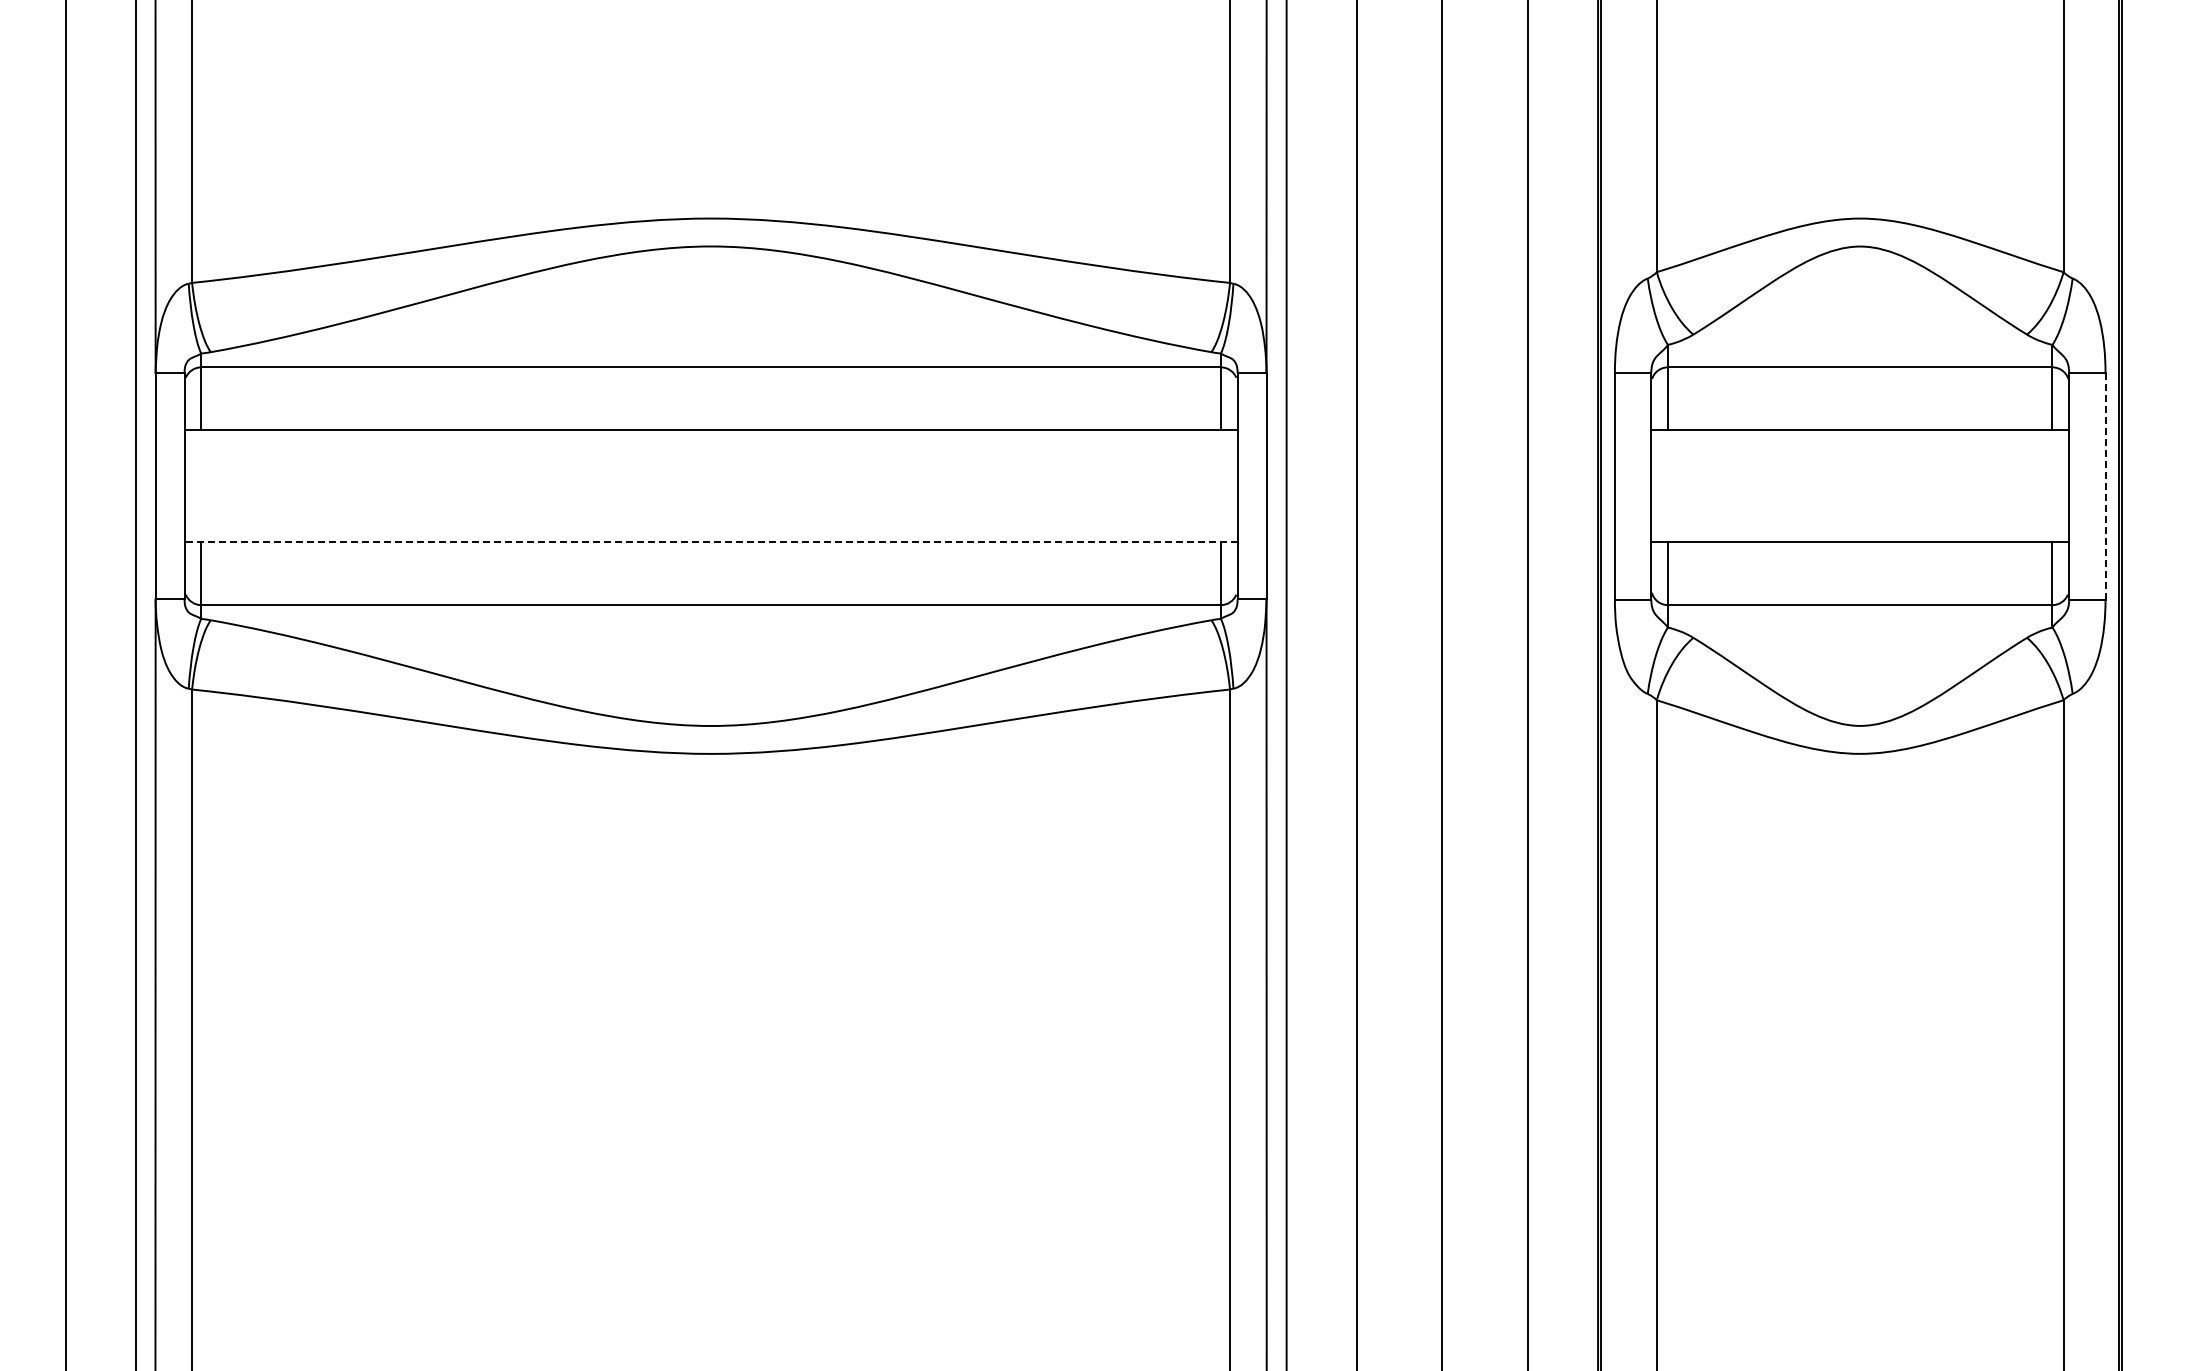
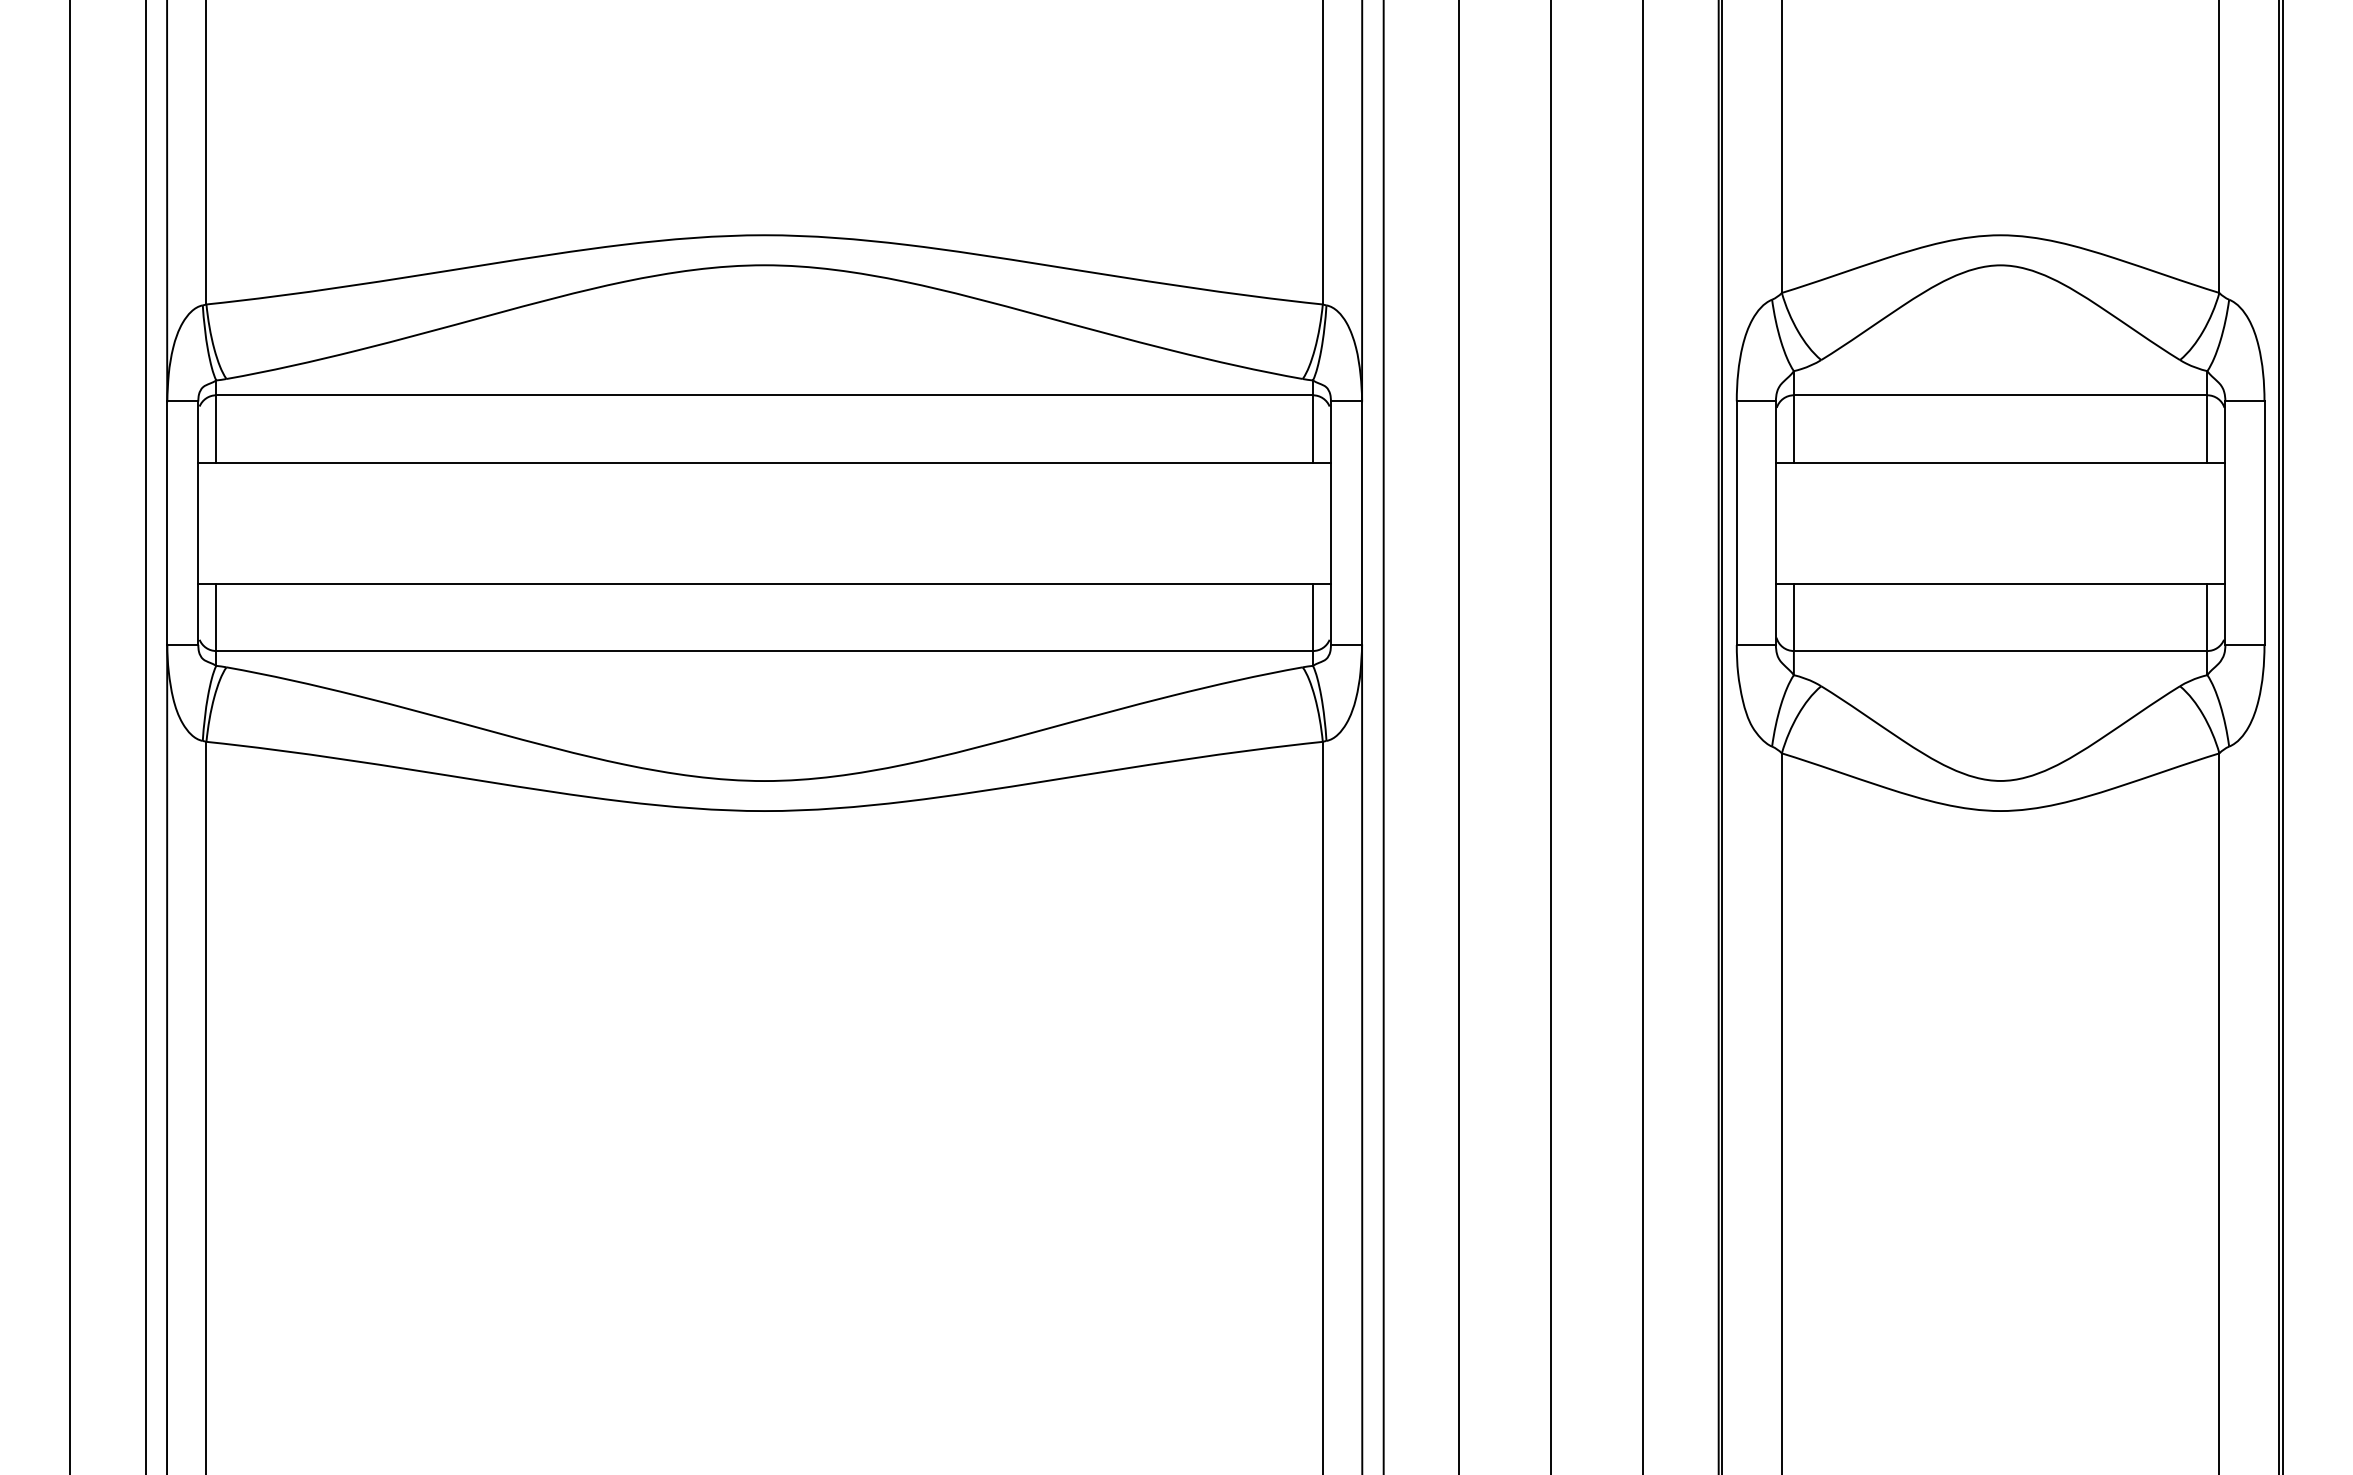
line: (2105, 486) -> (2264, 523), dashed -> solid
line: (711, 542) -> (765, 583), dashed -> solid

